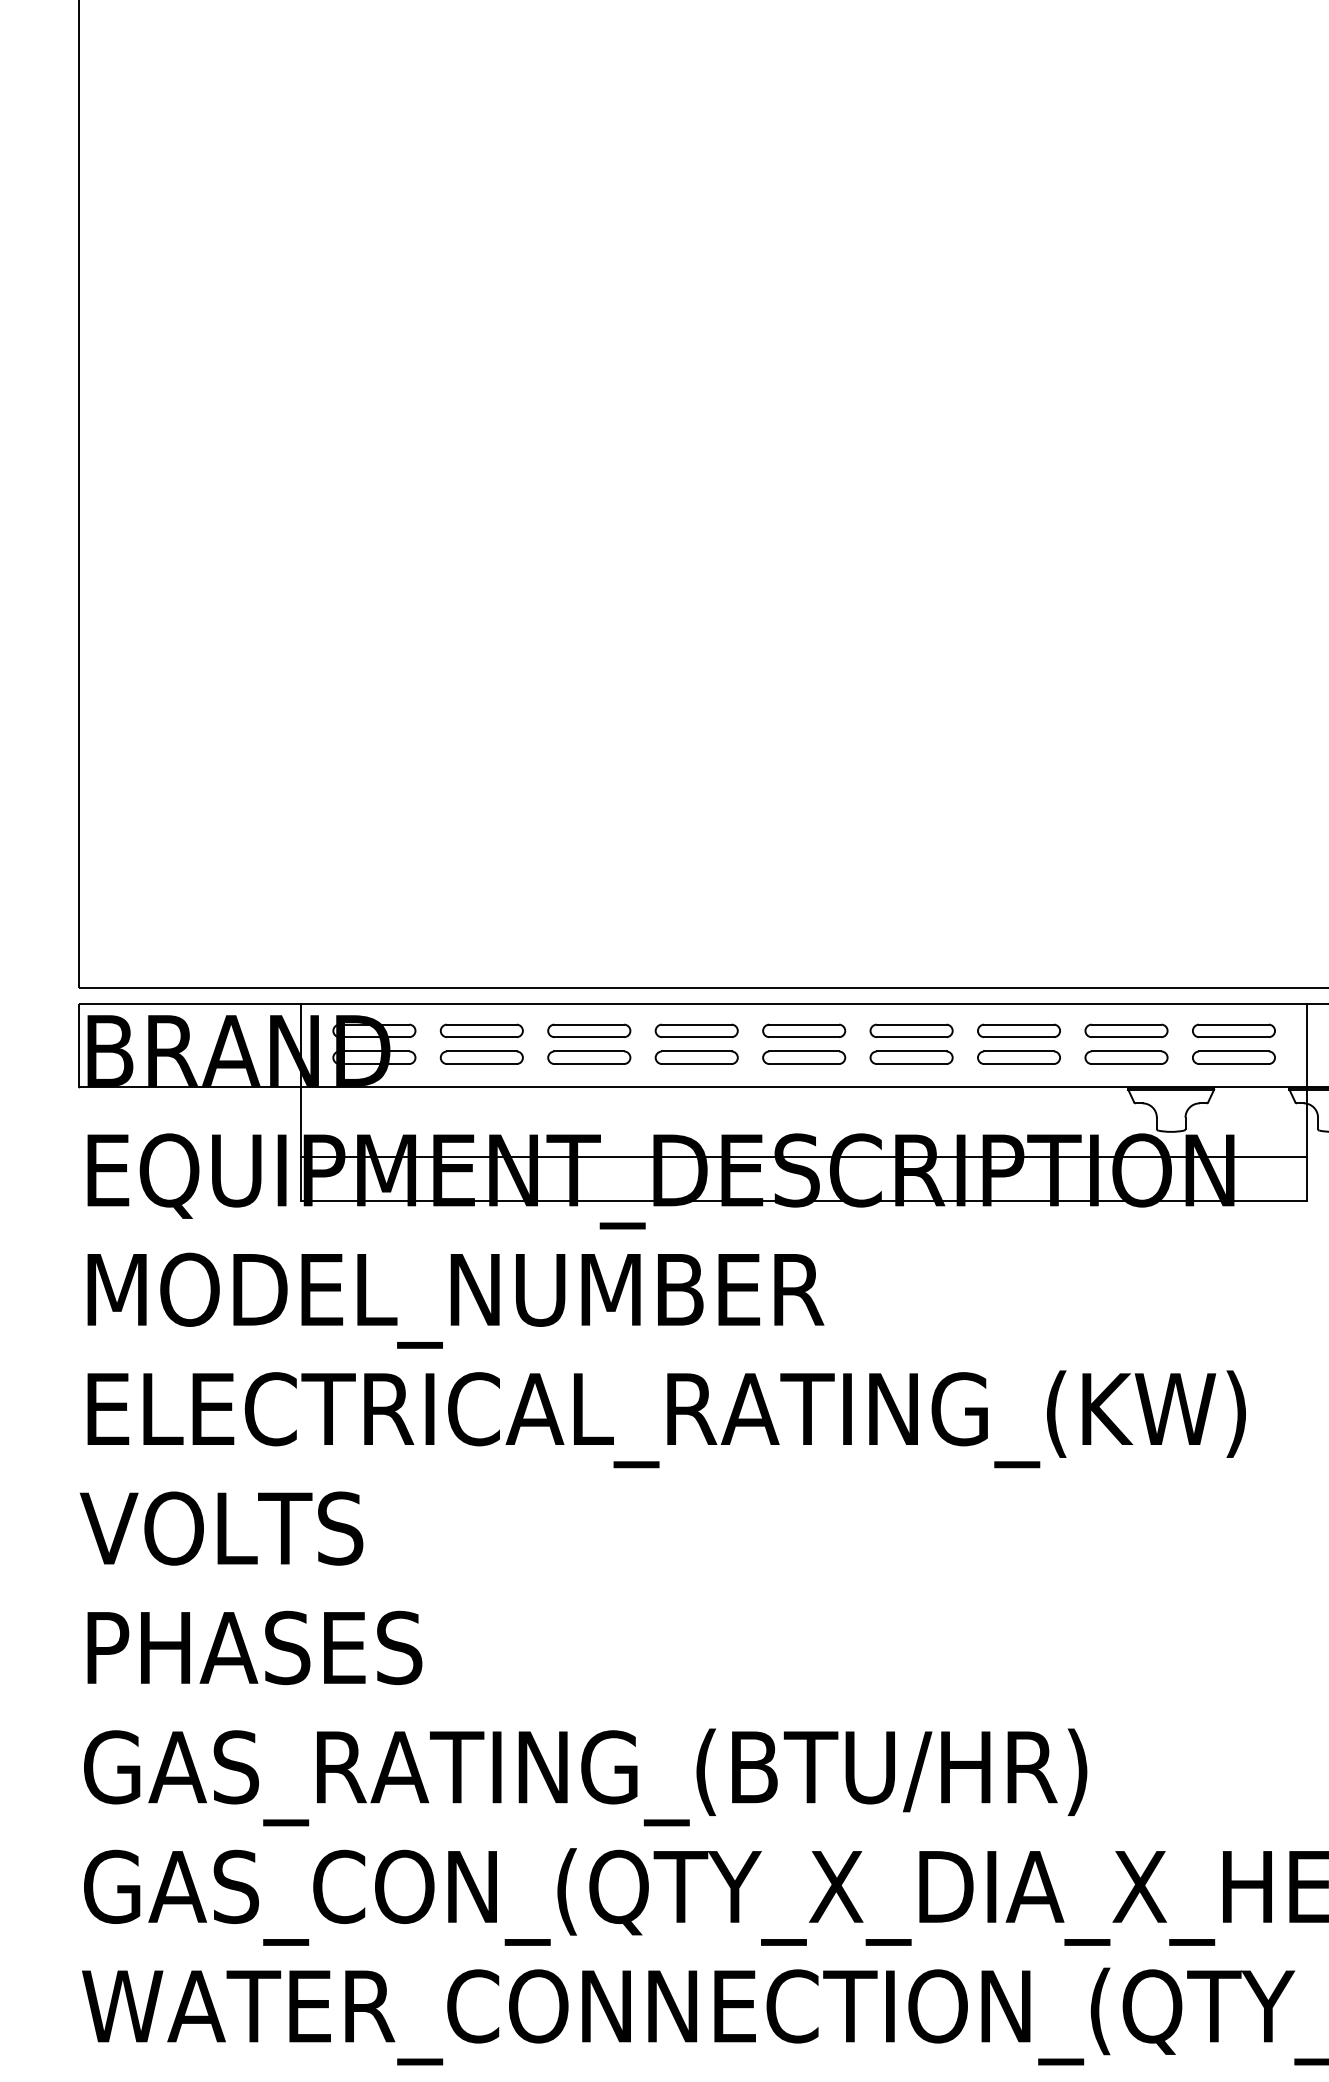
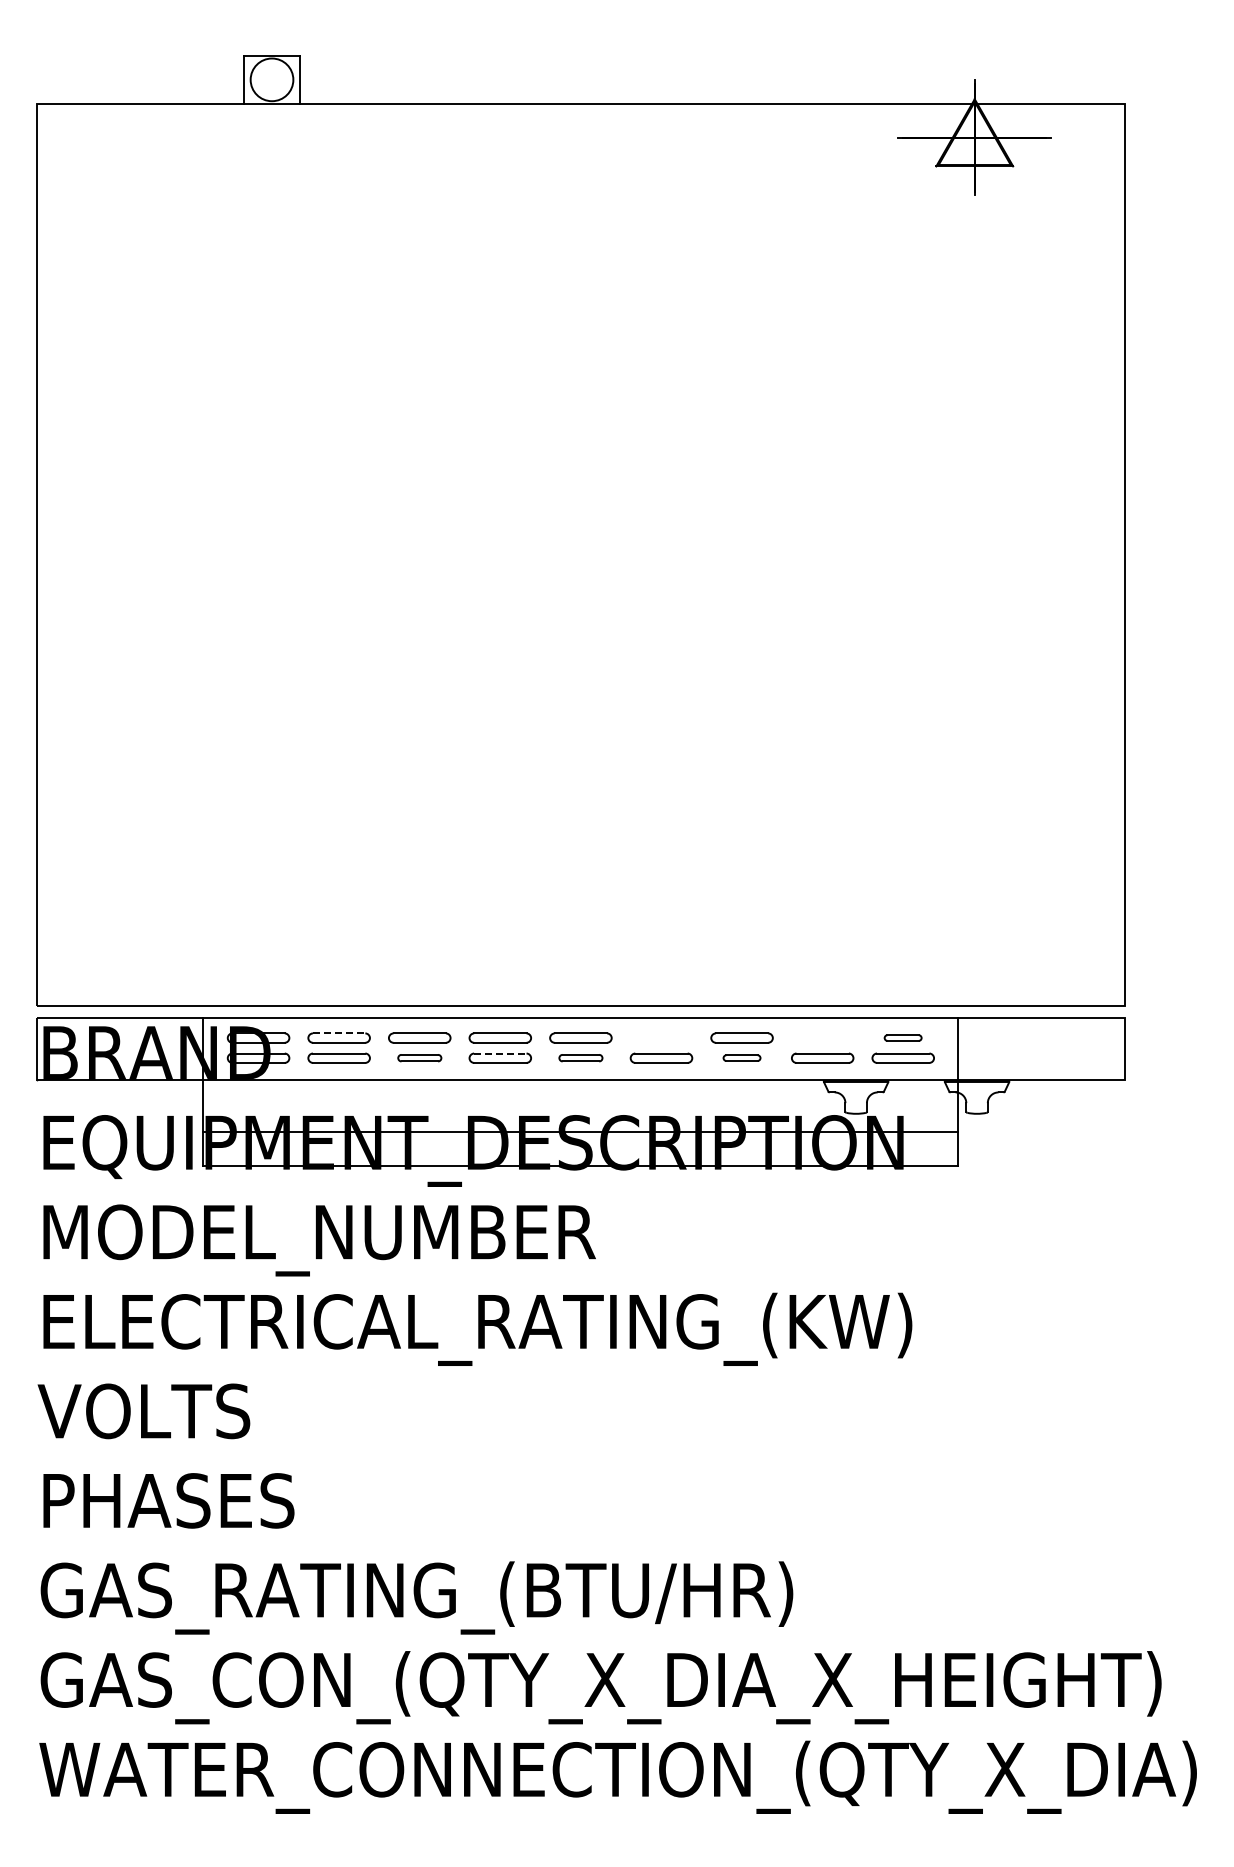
line: (482, 1024) -> (339, 1033), solid -> dashed
part: (911, 1030) -> (661, 1037), removed
part: (1126, 1030) -> (822, 1037), removed
part: (1232, 1030) -> (902, 1037), size x0.6
line: (696, 1051) -> (500, 1053), solid -> dashed
part: (588, 1056) -> (419, 1057), size x0.7
part: (803, 1056) -> (580, 1057), size x0.7
part: (1018, 1056) -> (741, 1057), size x0.6

